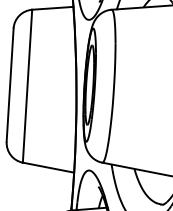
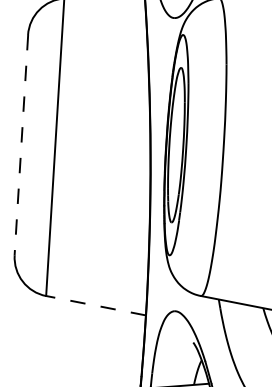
line: (10, 85) -> (22, 145), solid -> dashed
line: (48, 167) -> (96, 305), solid -> dashed

